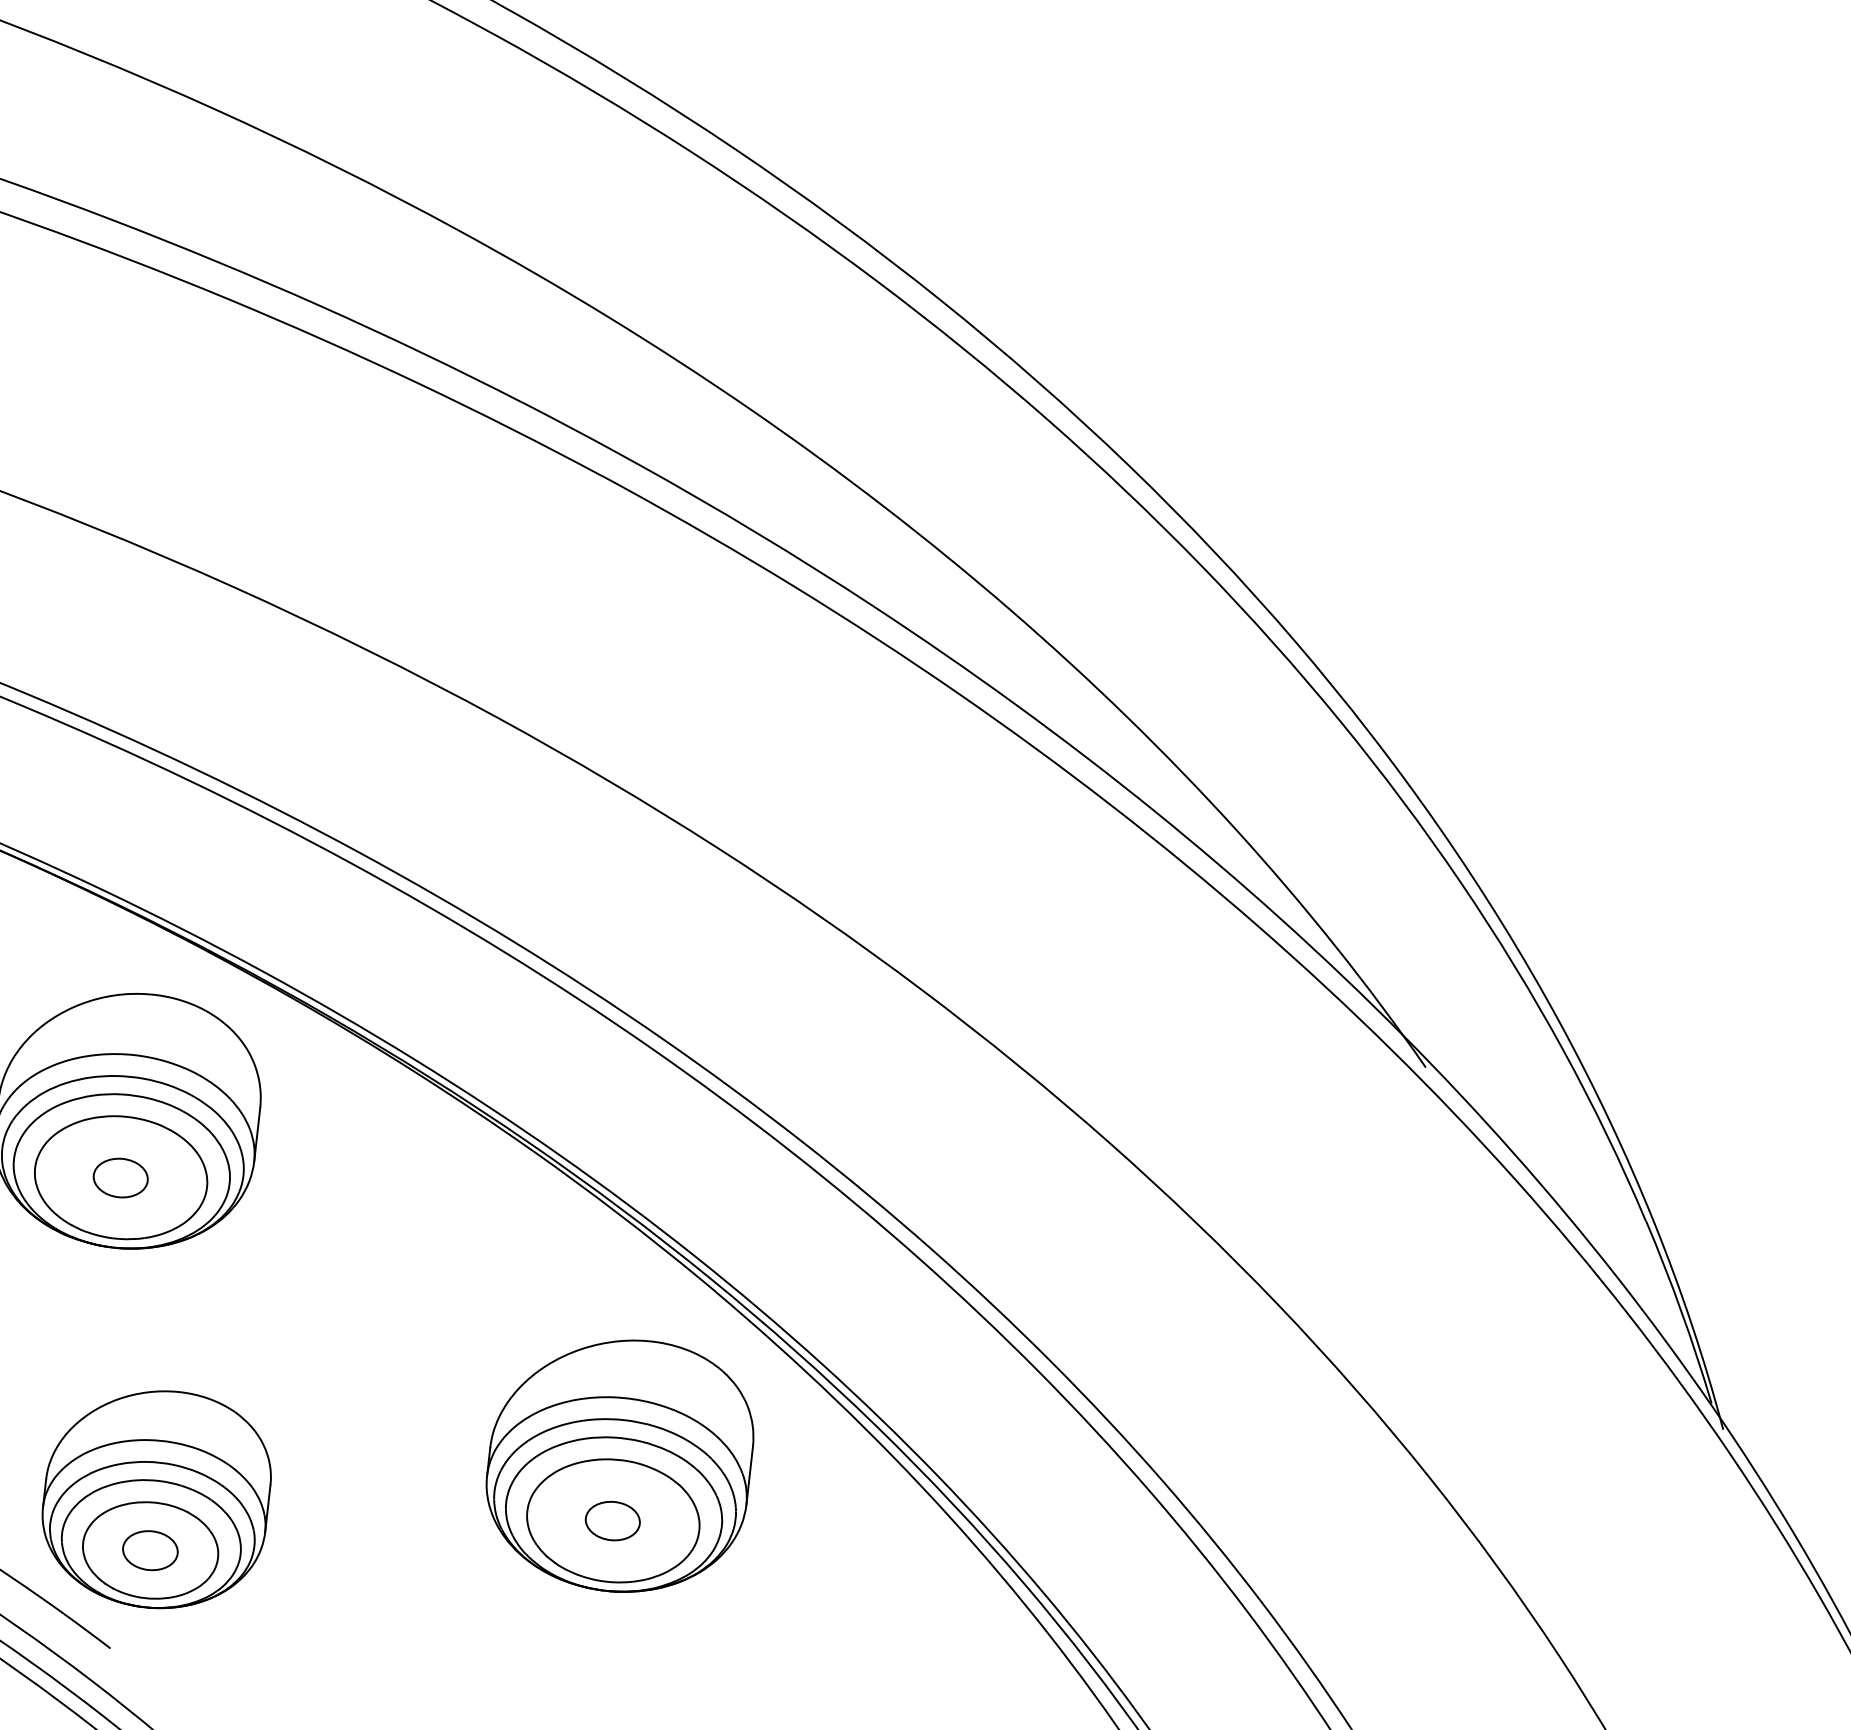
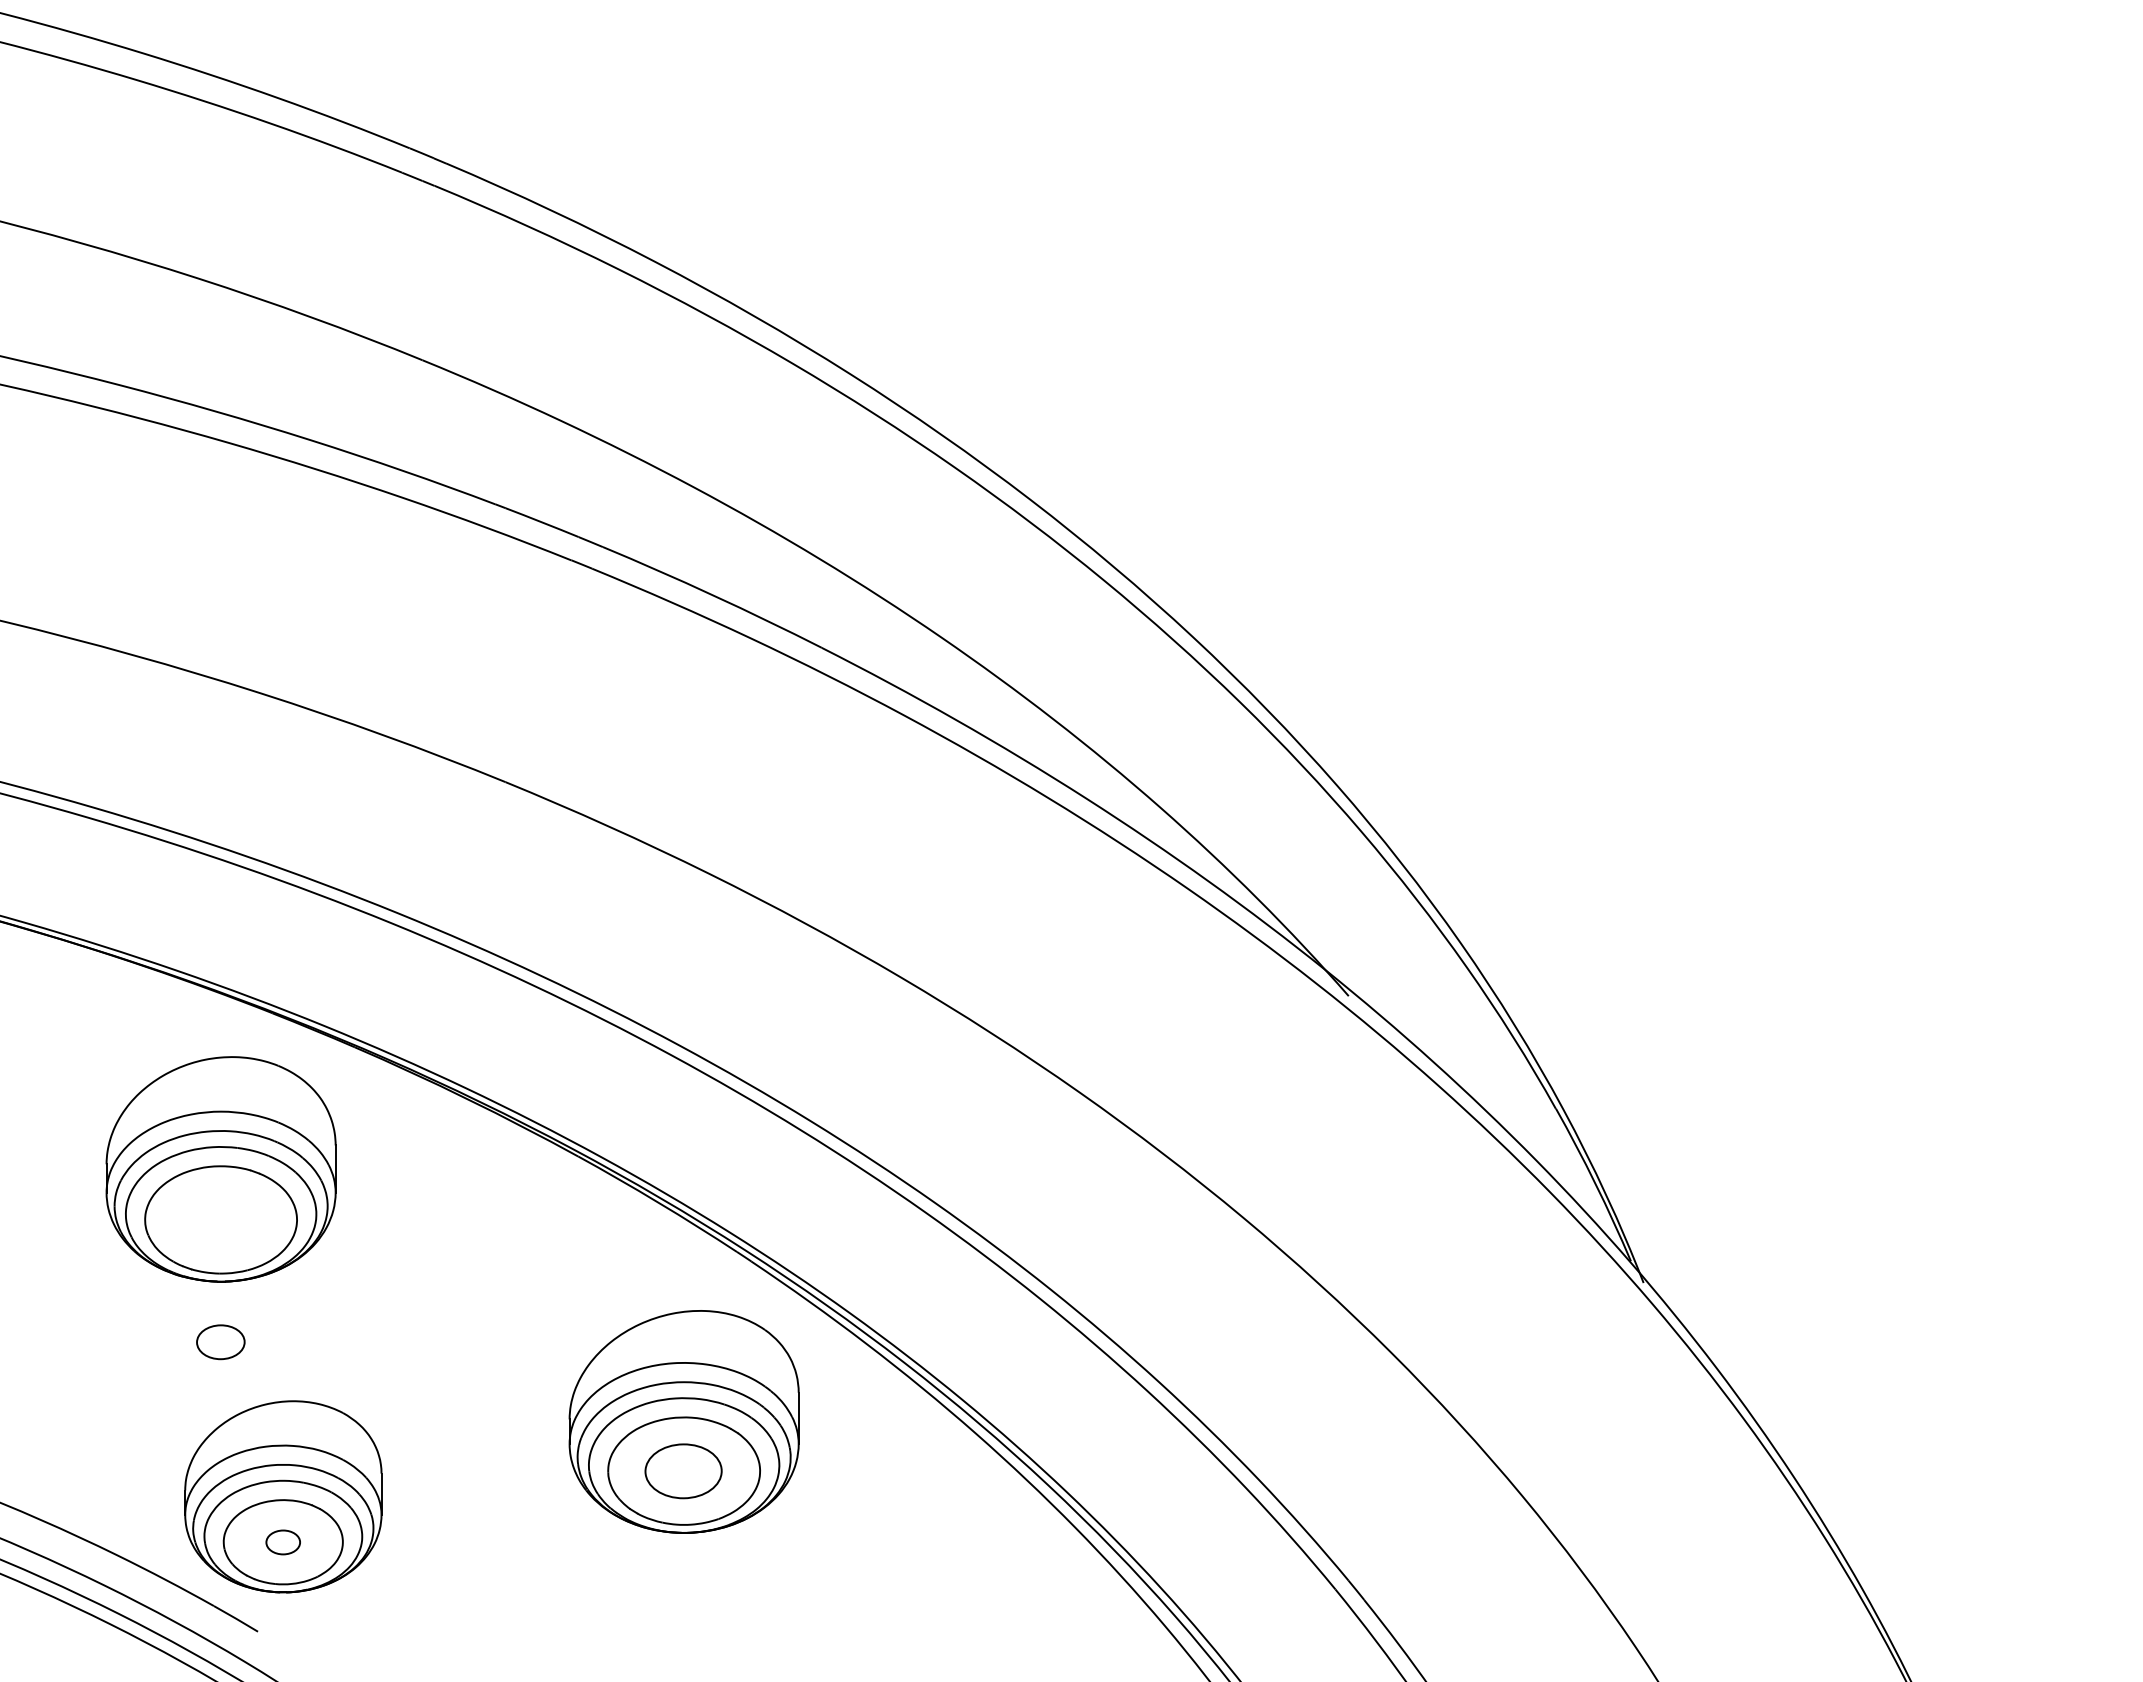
part: (120, 1178) -> (220, 1342), moved
part: (612, 1521) -> (683, 1471), size x1.6
part: (150, 1550) -> (283, 1542), size x0.7

